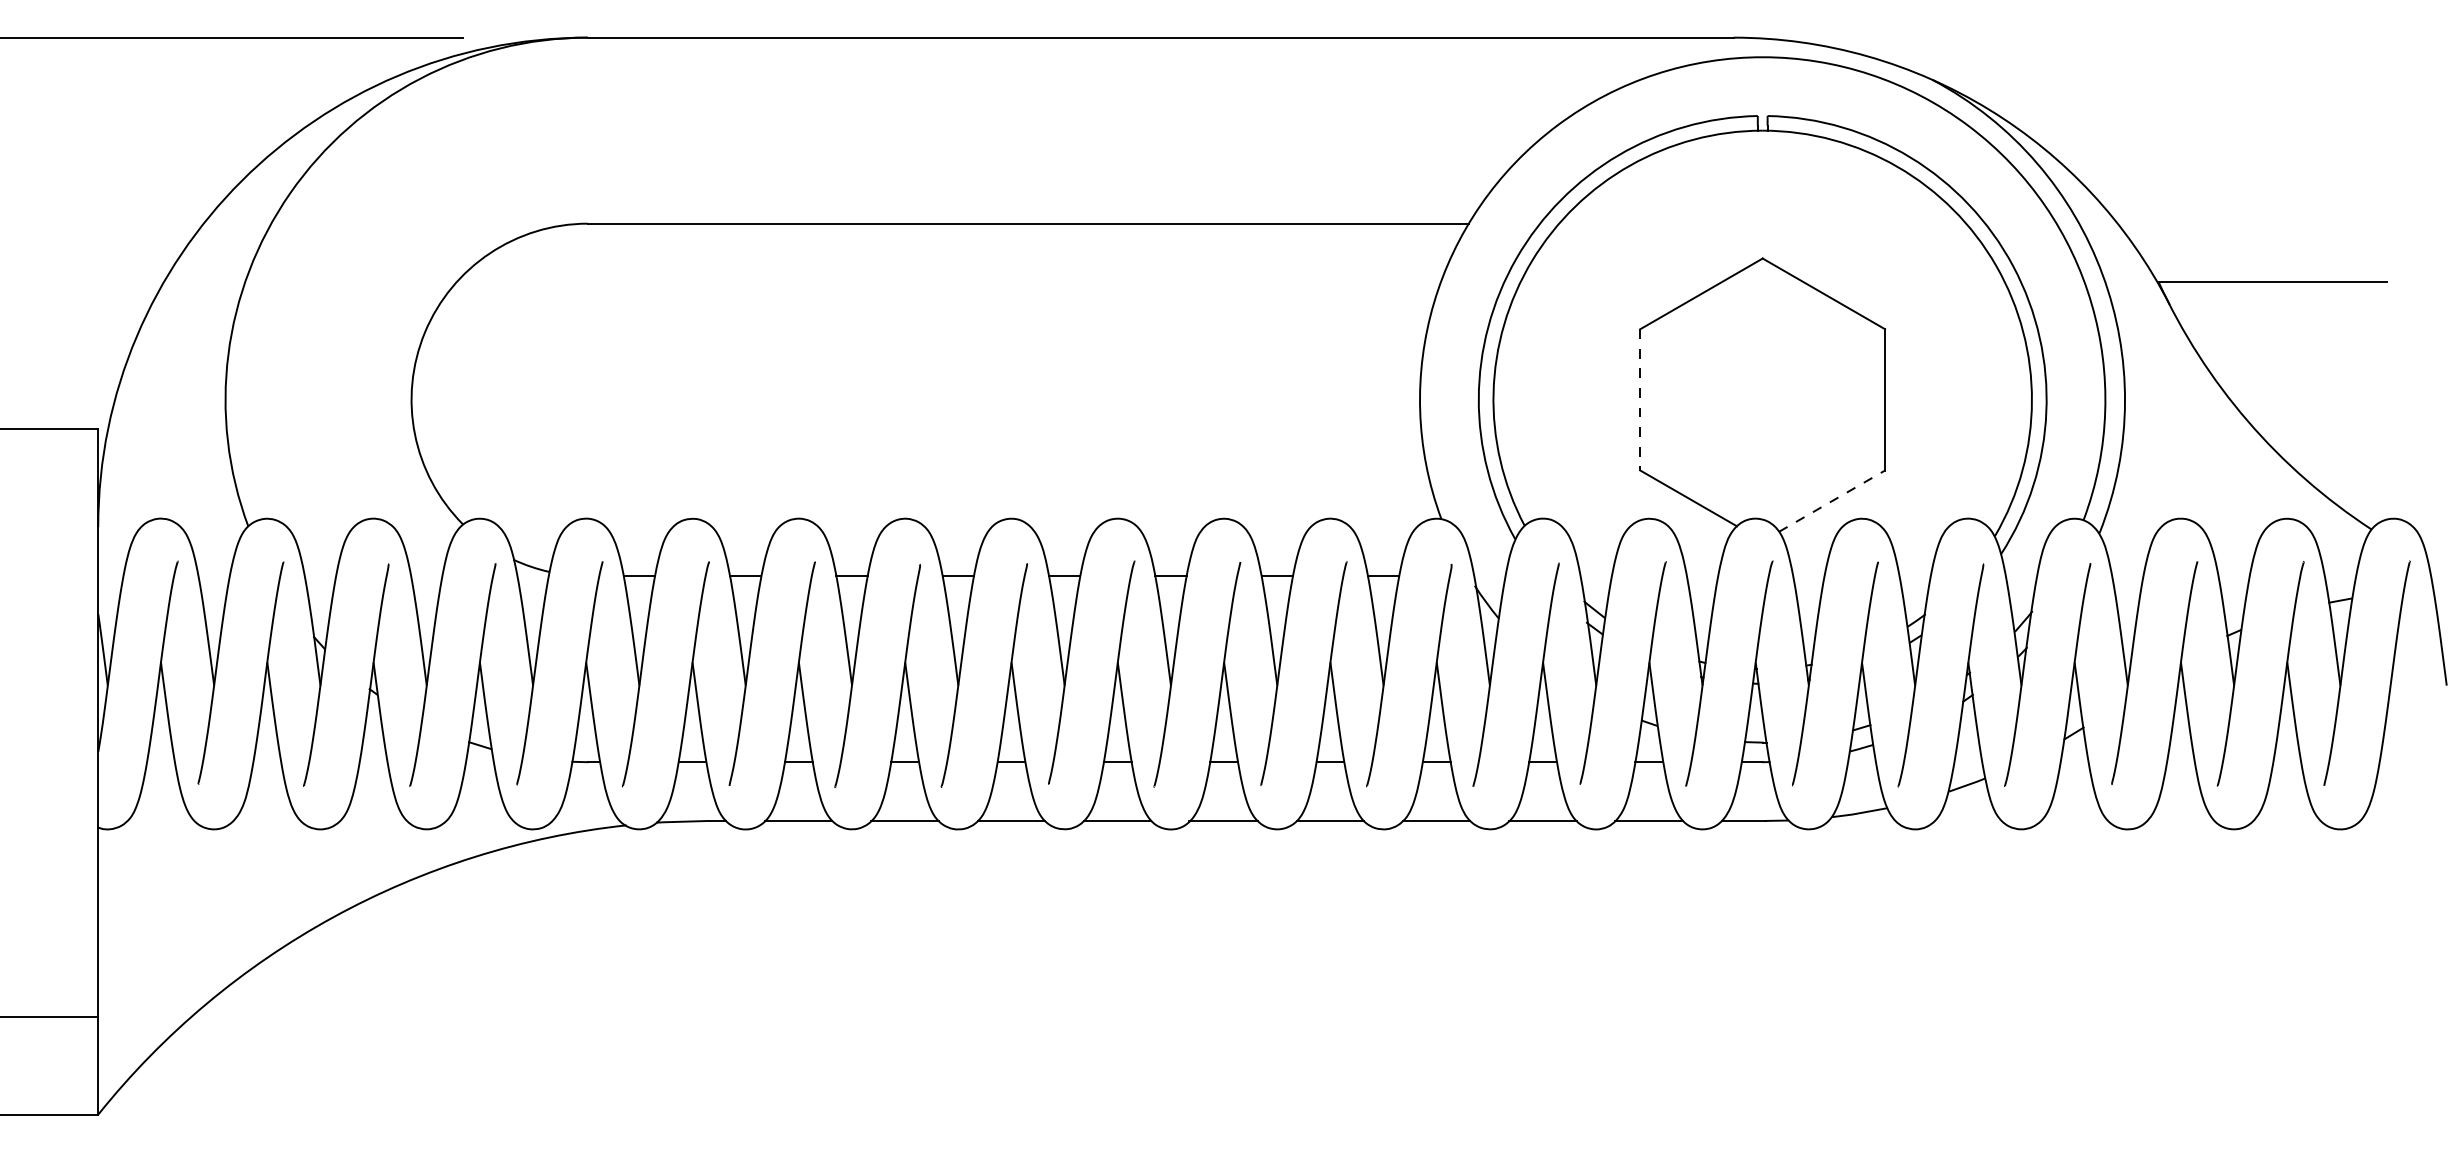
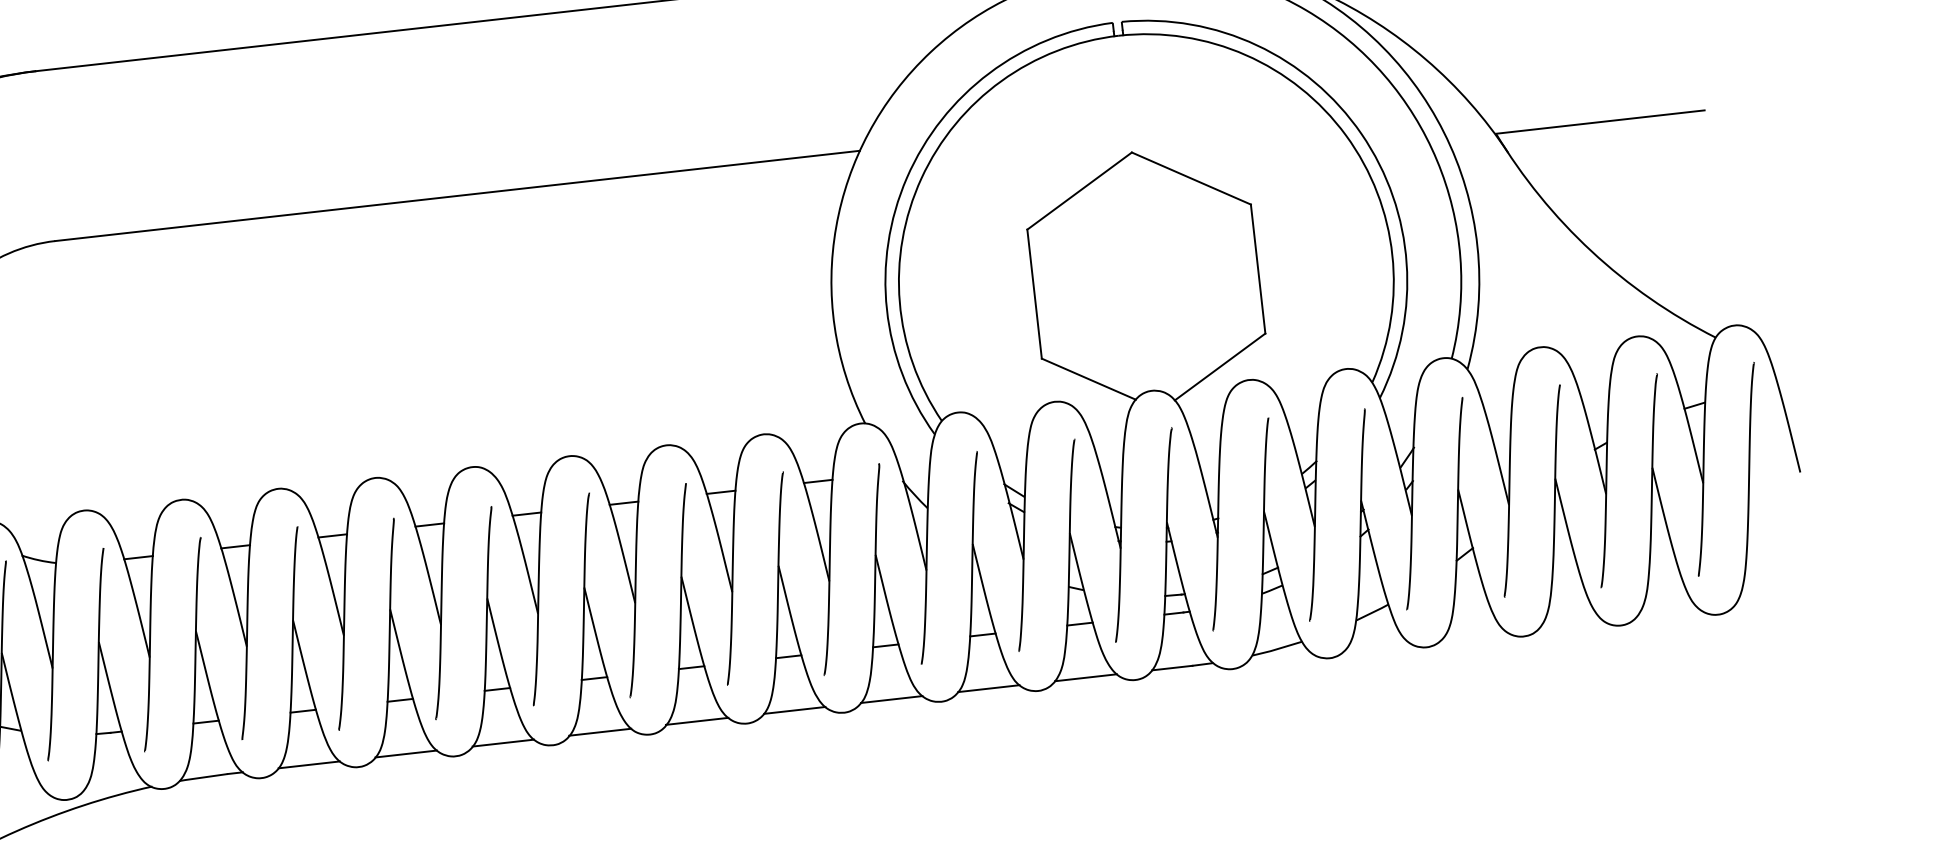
line: (1640, 399) -> (1034, 293), dashed -> solid
line: (1832, 500) -> (1220, 366), dashed -> solid

